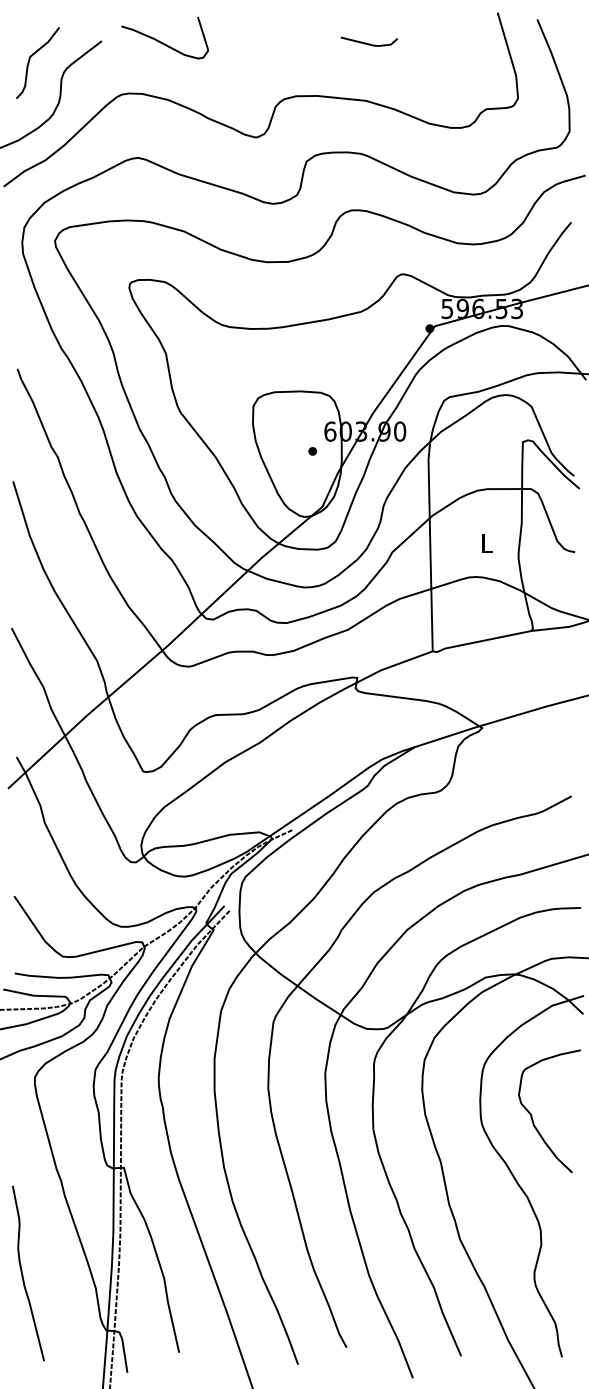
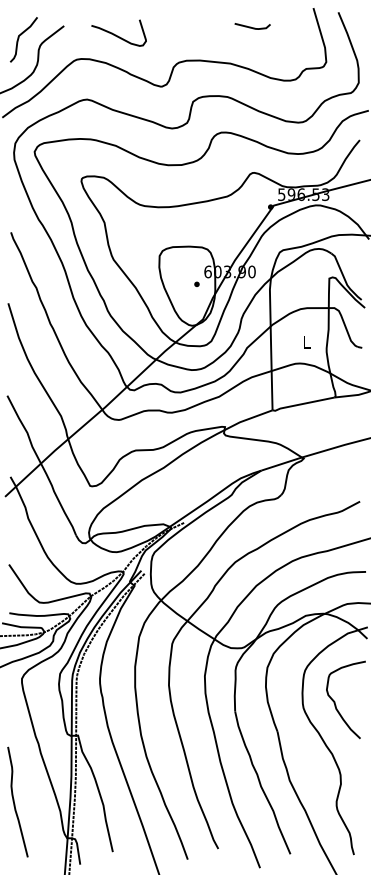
curve: (161, 40) -> (116, 34), moved
line: (367, 41) -> (251, 26), moved

